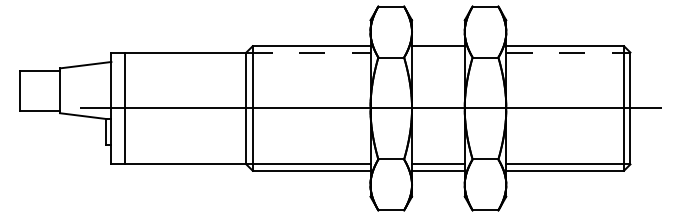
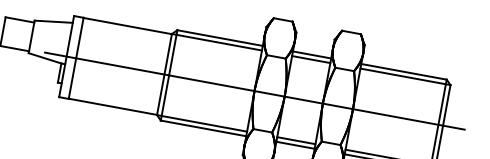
line: (308, 52) -> (217, 42), dashed -> solid
line: (438, 52) -> (311, 59), added
line: (568, 52) -> (405, 76), dashed -> solid

